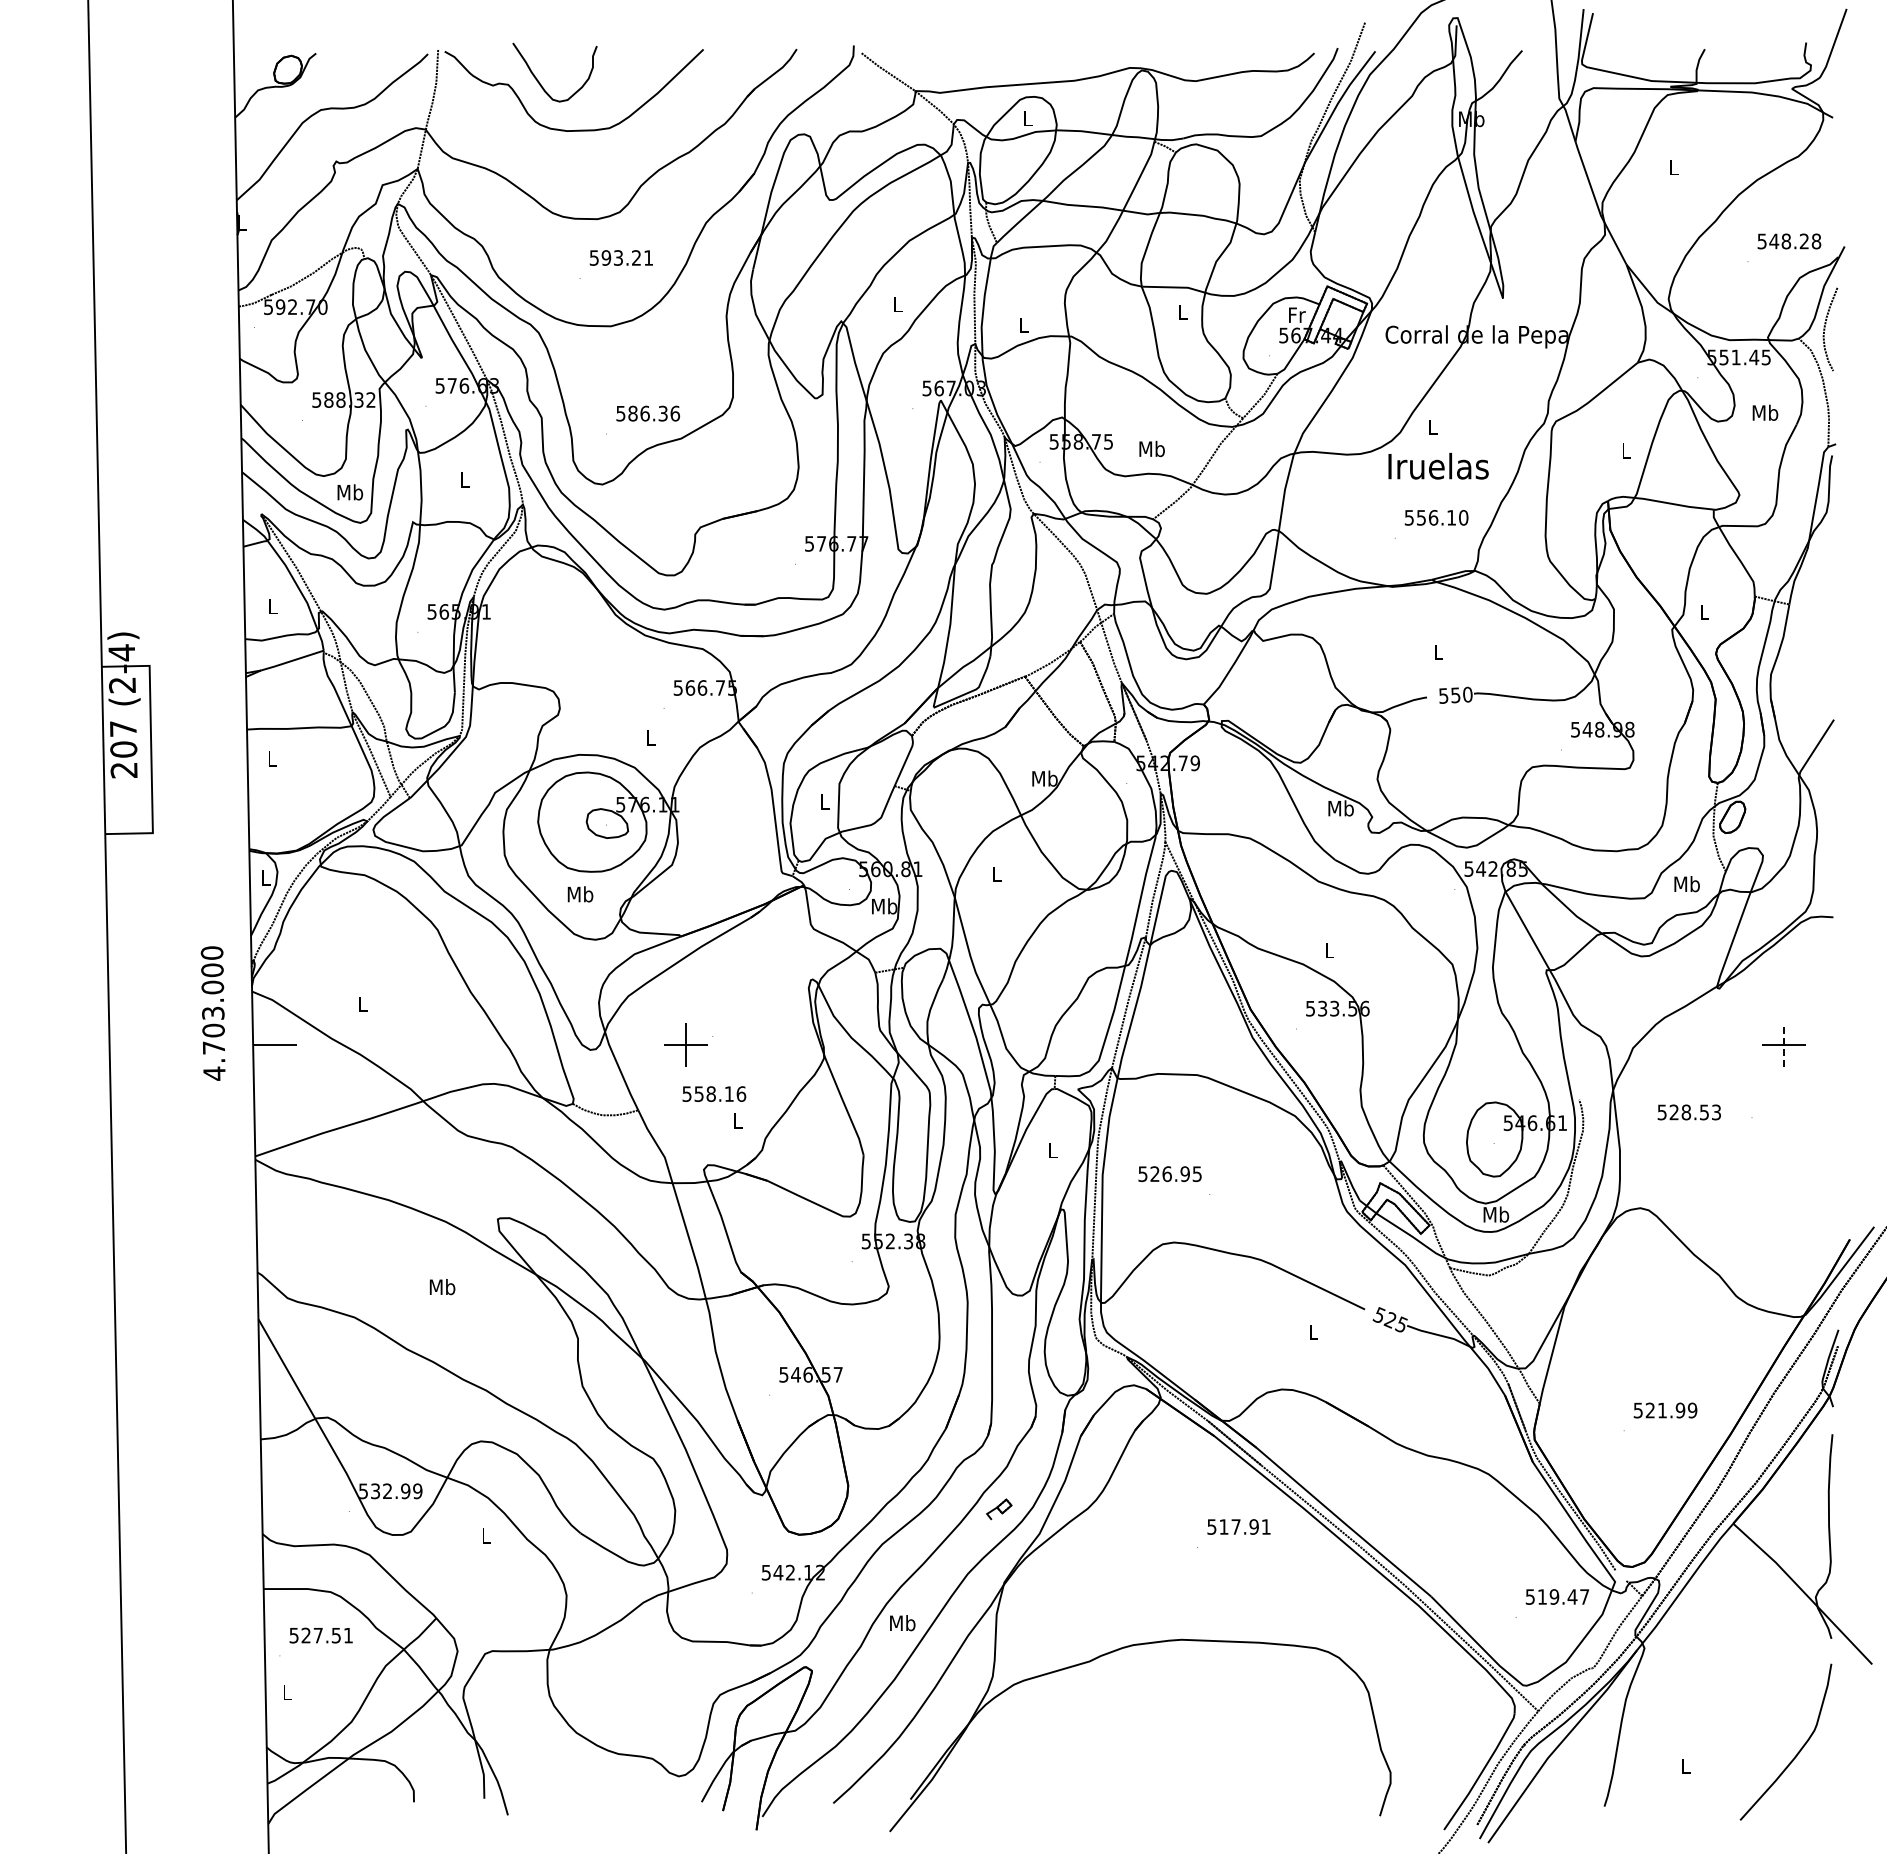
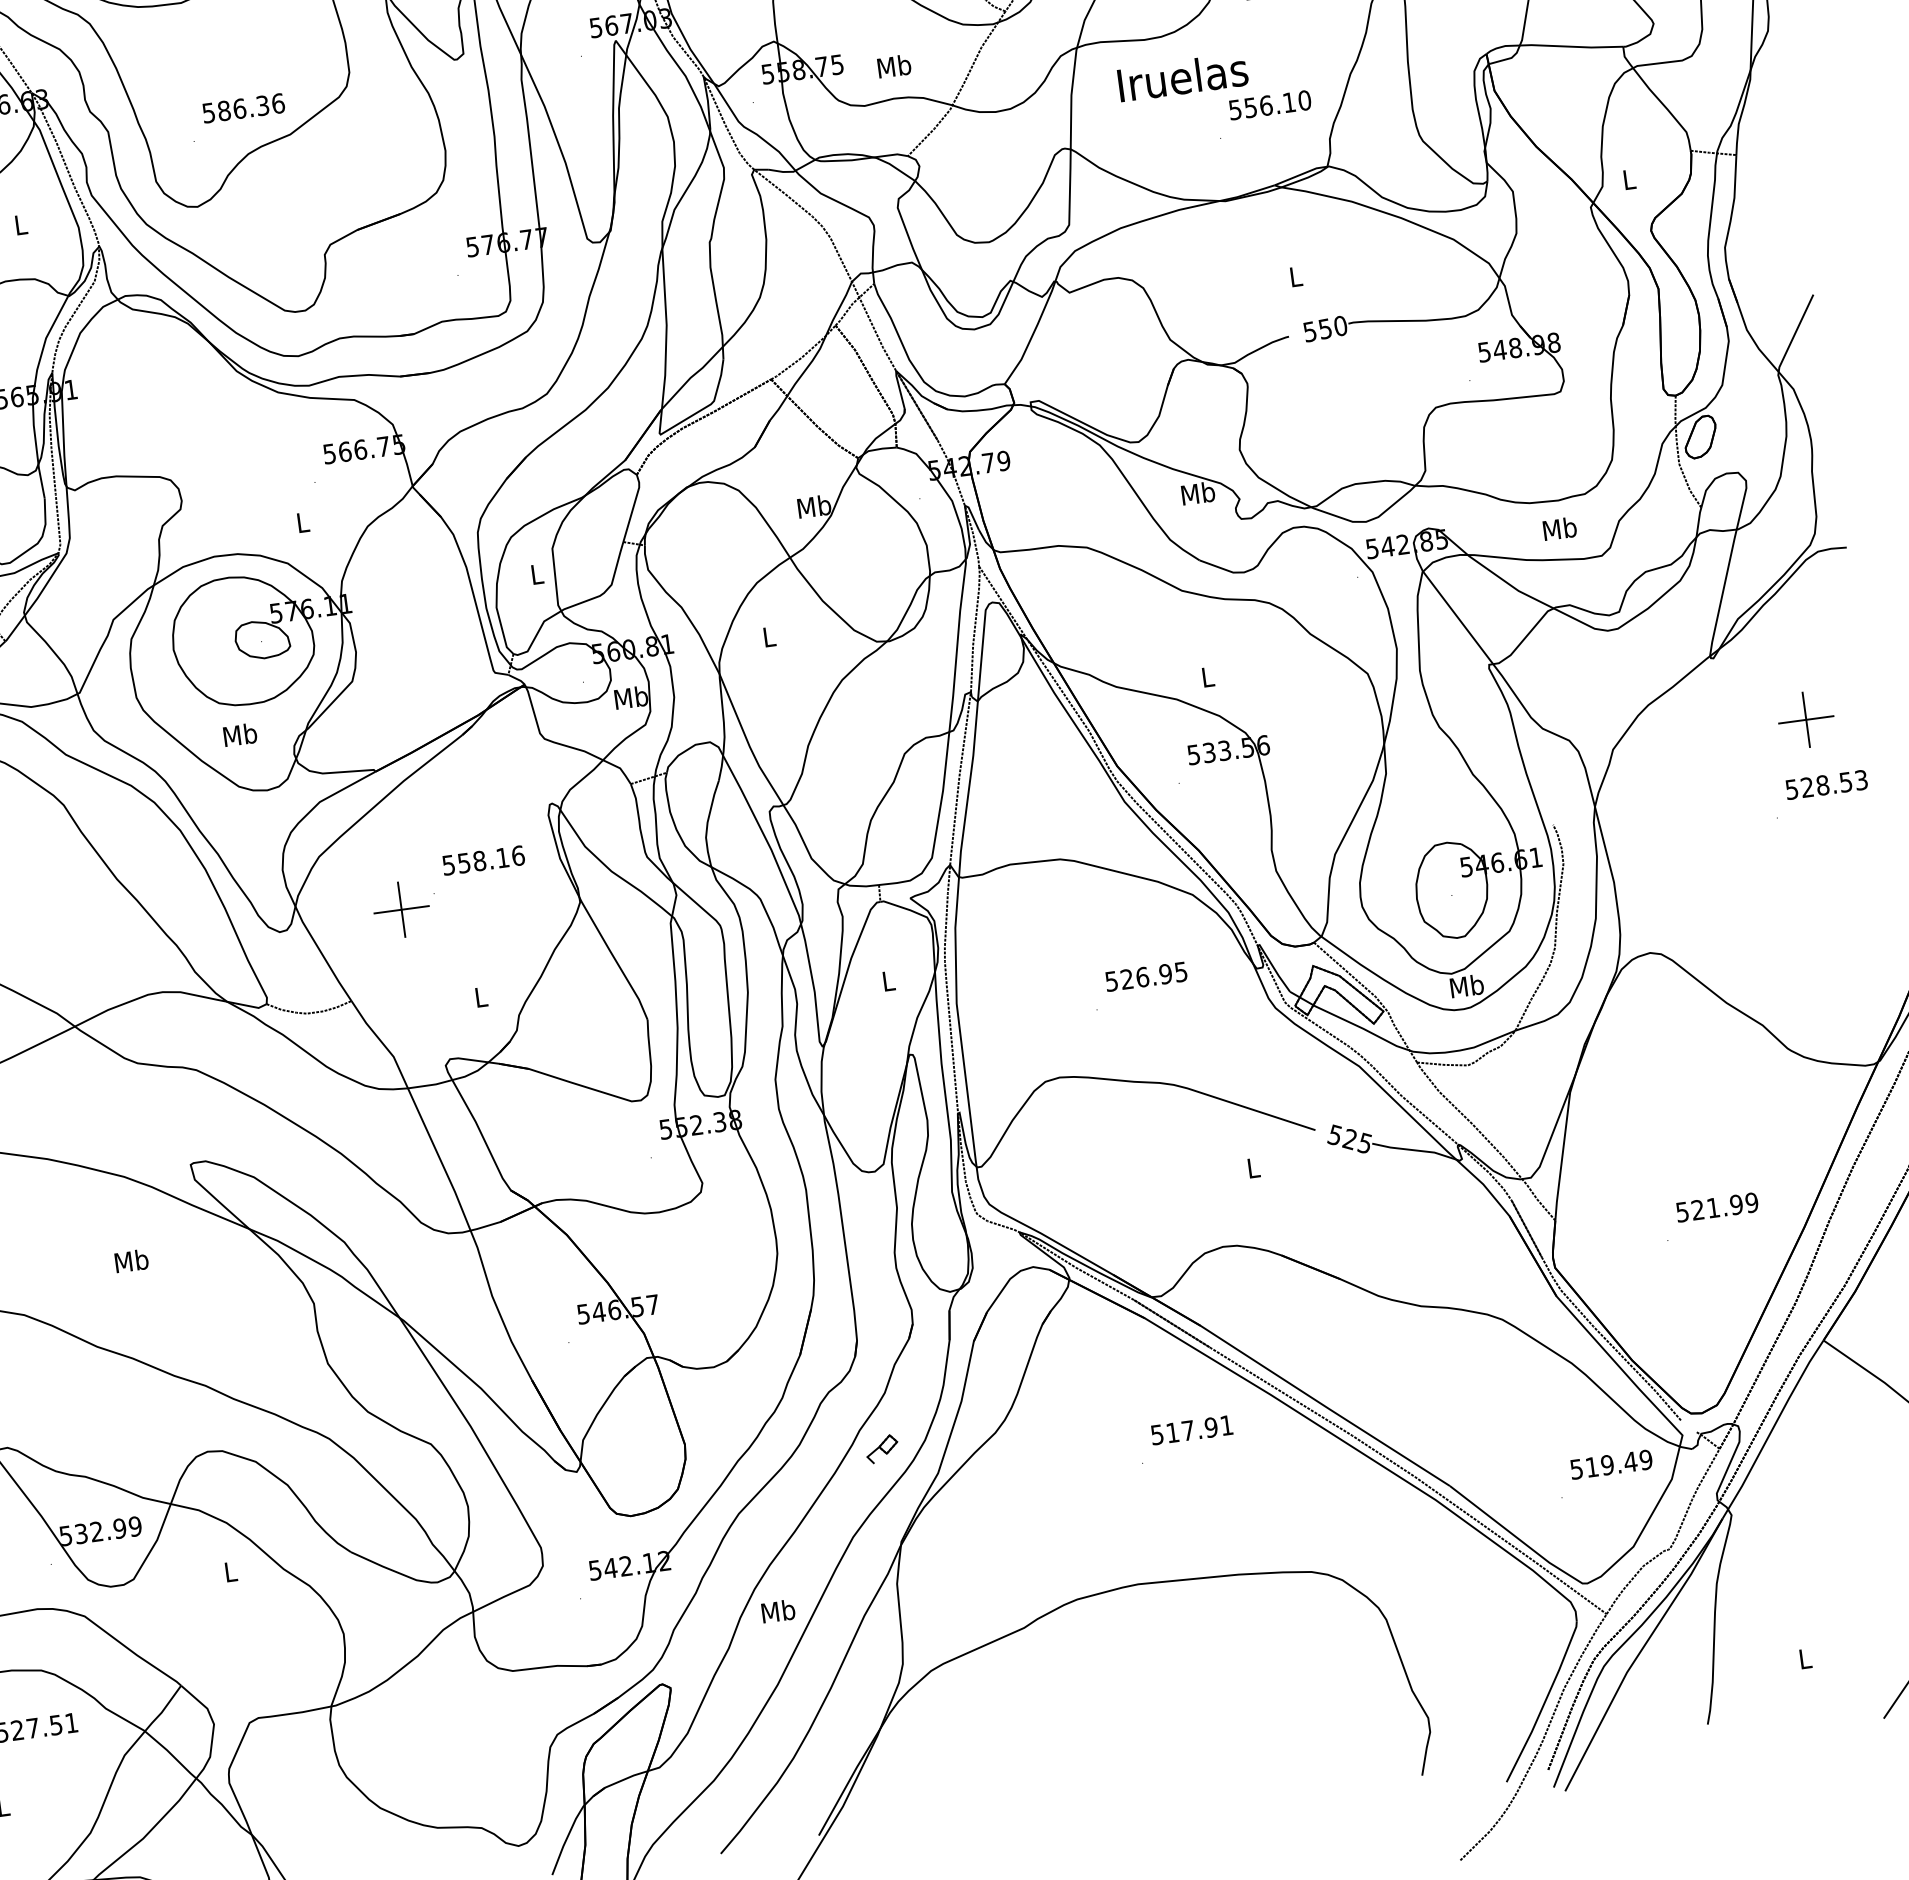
text: (1438, 466) -> (1182, 77), moved
text: (1686, 884) -> (1559, 529), moved
line: (1784, 1045) -> (1806, 719), dashed -> solid
text: (714, 1093) -> (483, 859), moved
text: (1688, 1112) -> (1825, 785), moved
text: (1169, 1174) -> (1145, 977), moved
text: (1584, 1596) -> (1645, 1459), 519.47 -> 519.49

